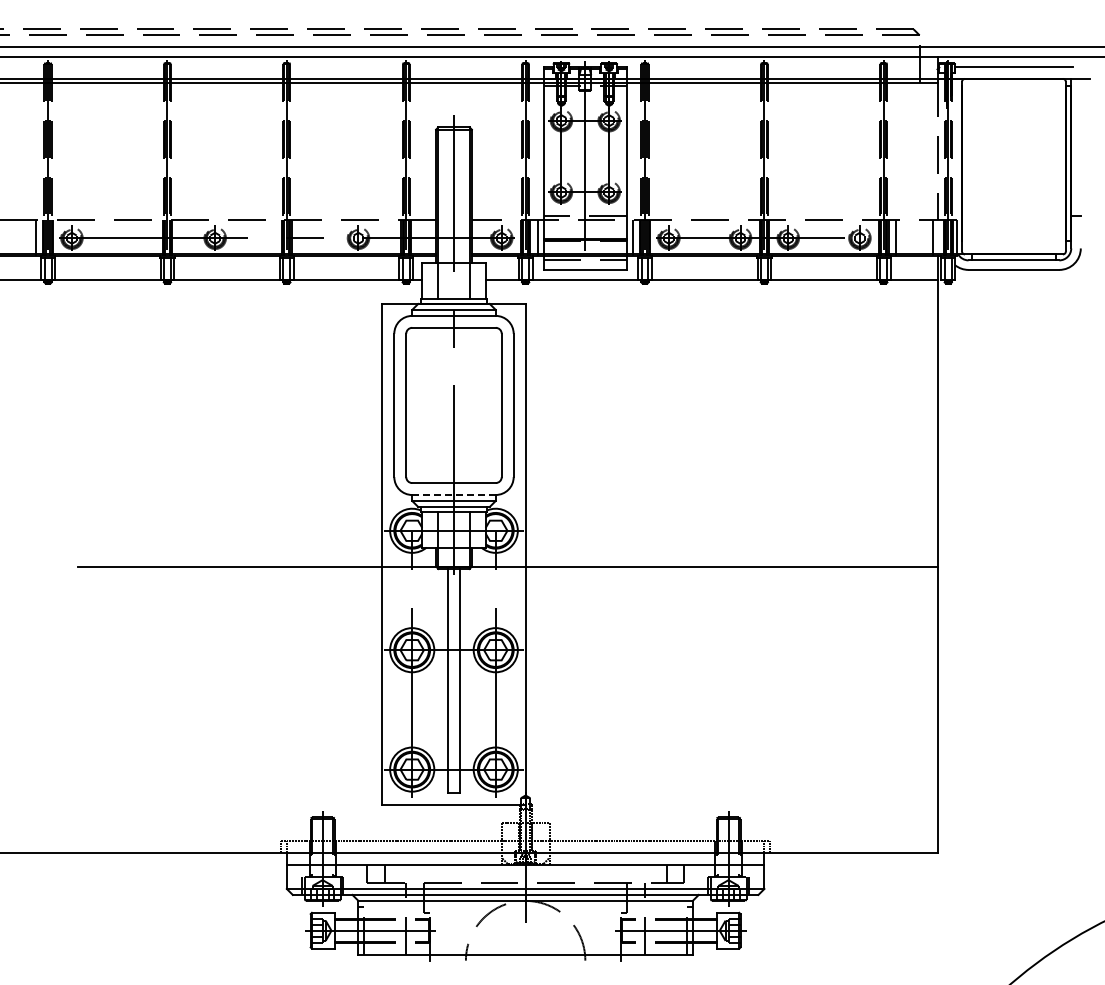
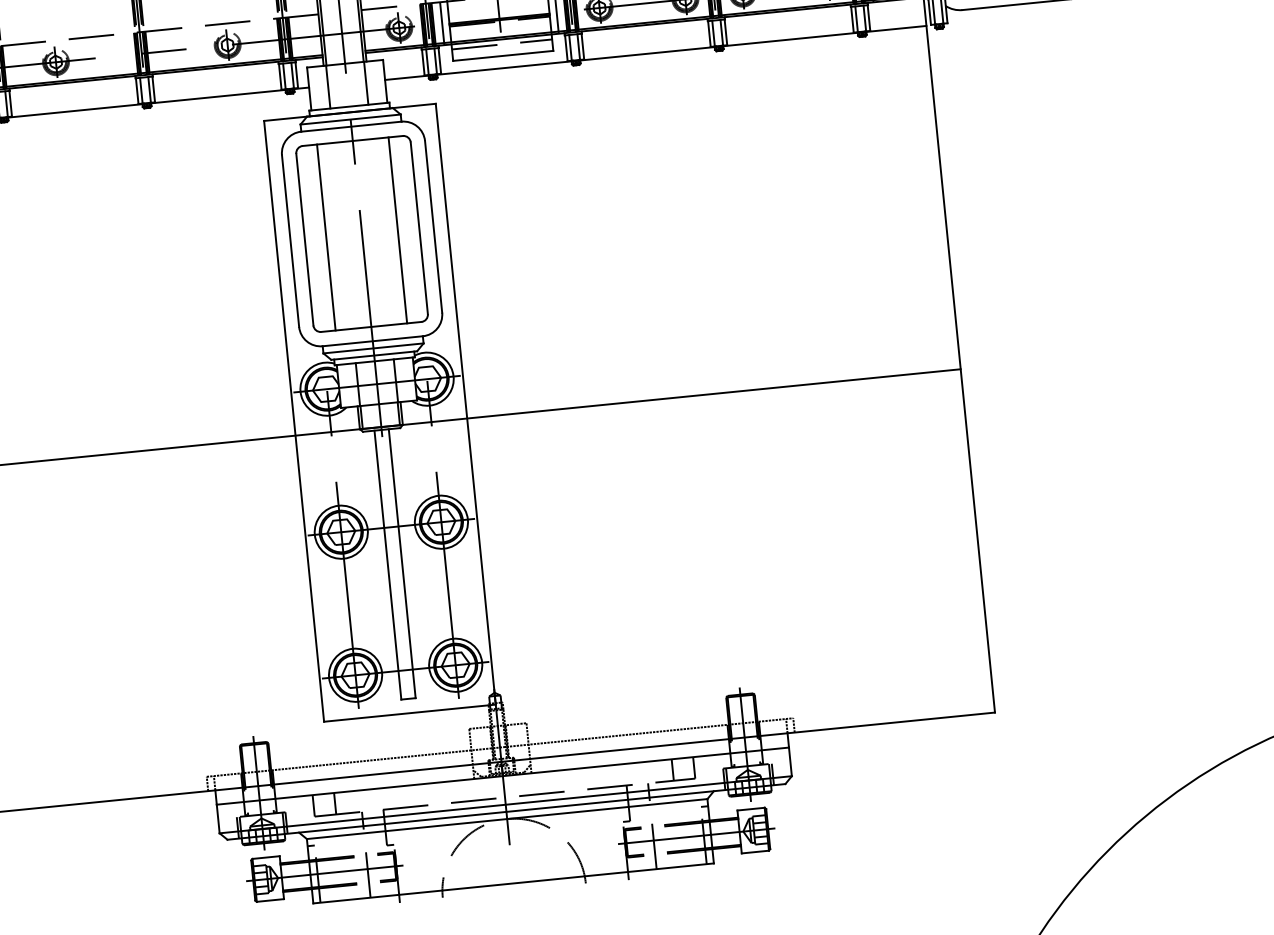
line: (424, 405) -> (326, 237), added
line: (483, 405) -> (397, 230), added
line: (454, 495) -> (373, 341), dashed -> solid

